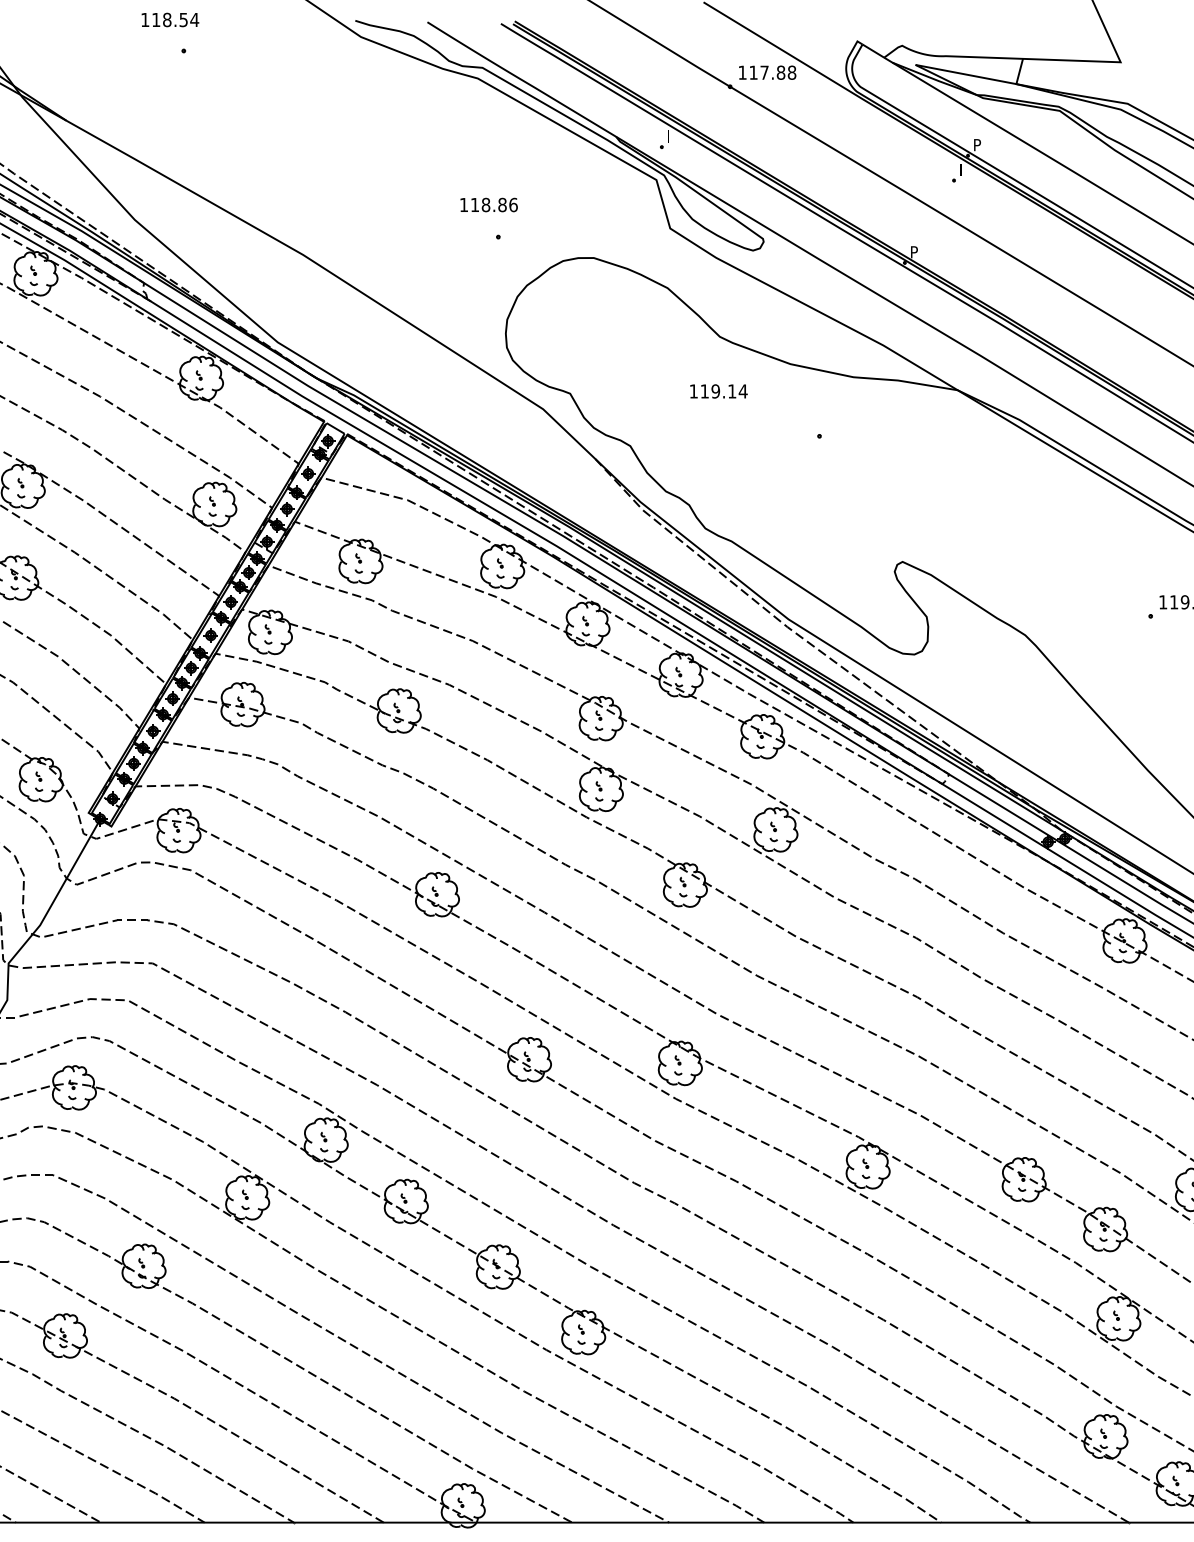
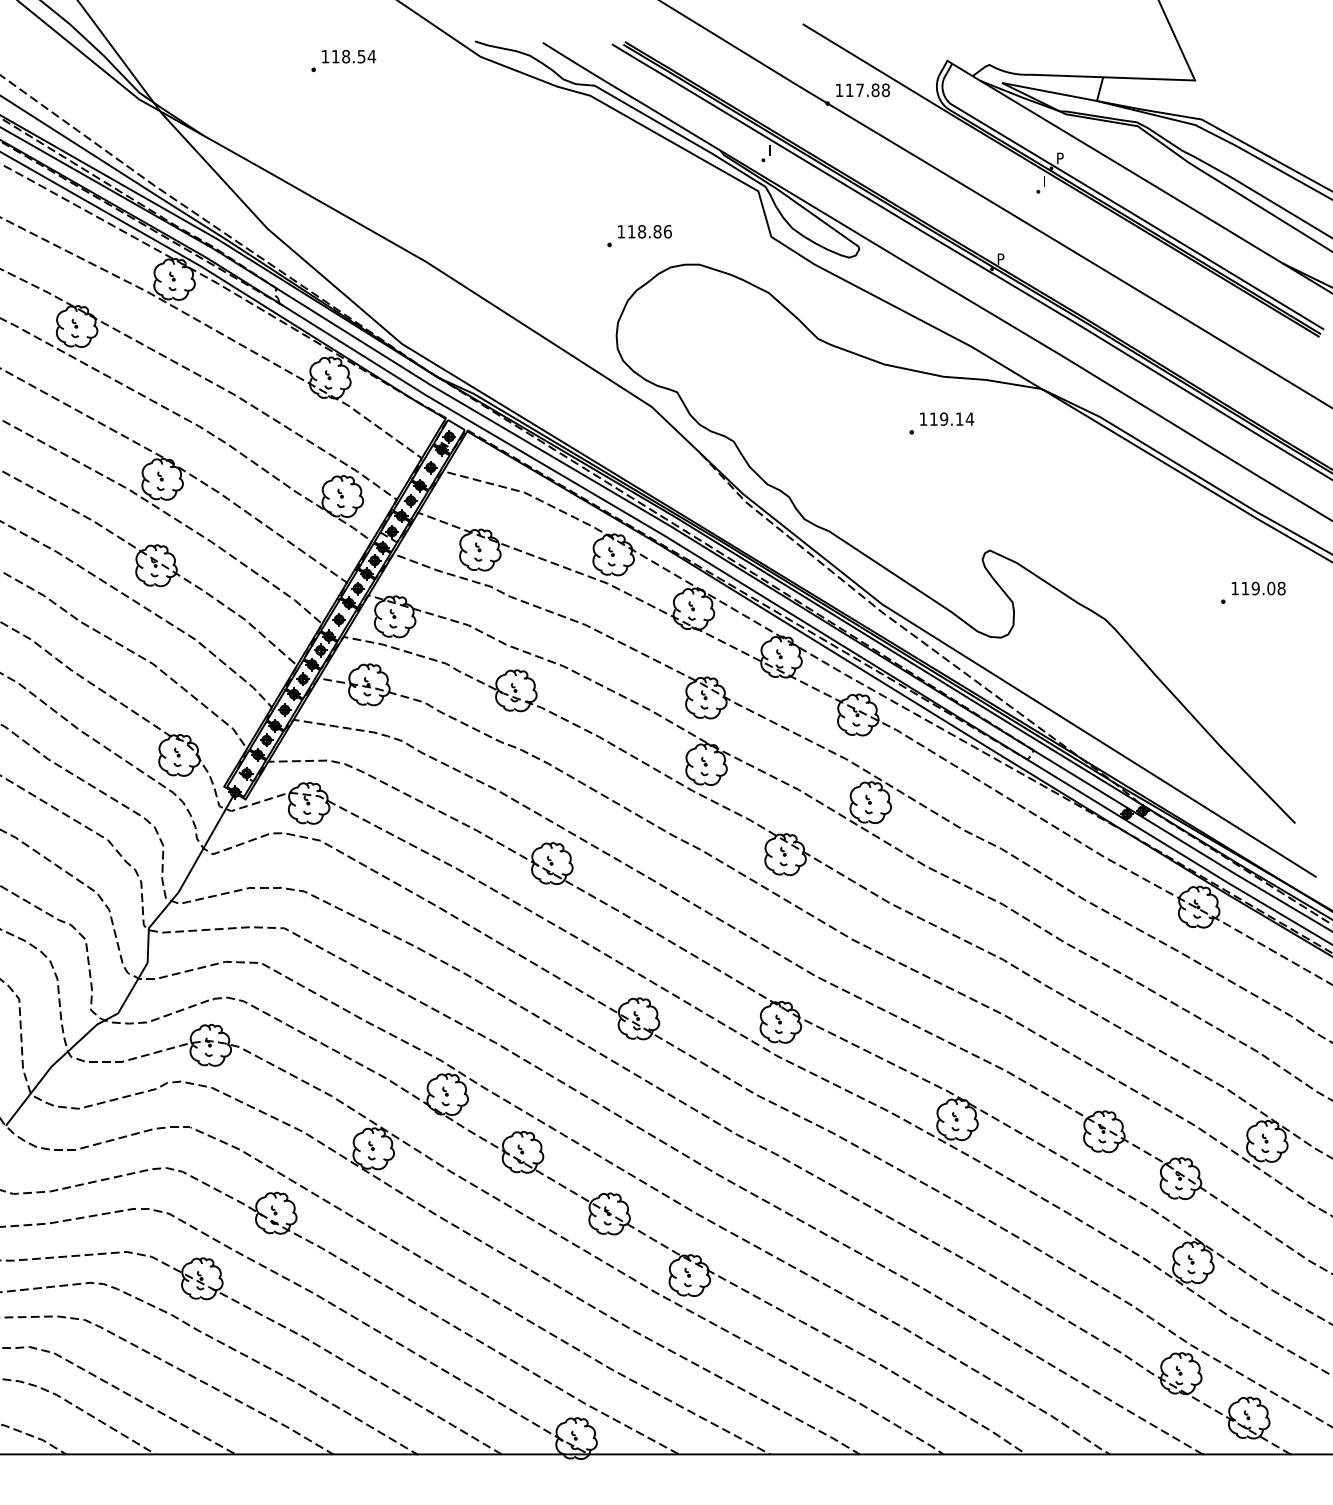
text: (170, 19) -> (349, 56), moved
text: (488, 204) -> (644, 231), moved
text: (719, 390) -> (947, 418), moved

